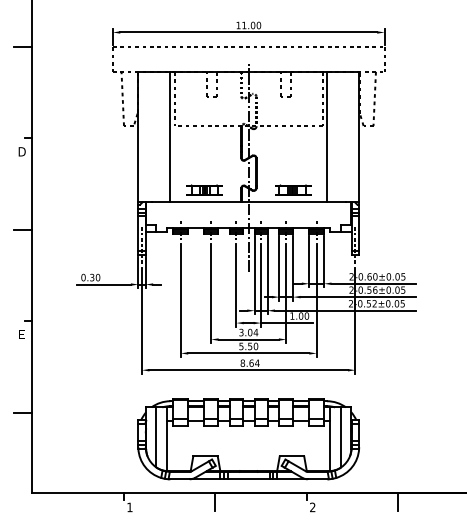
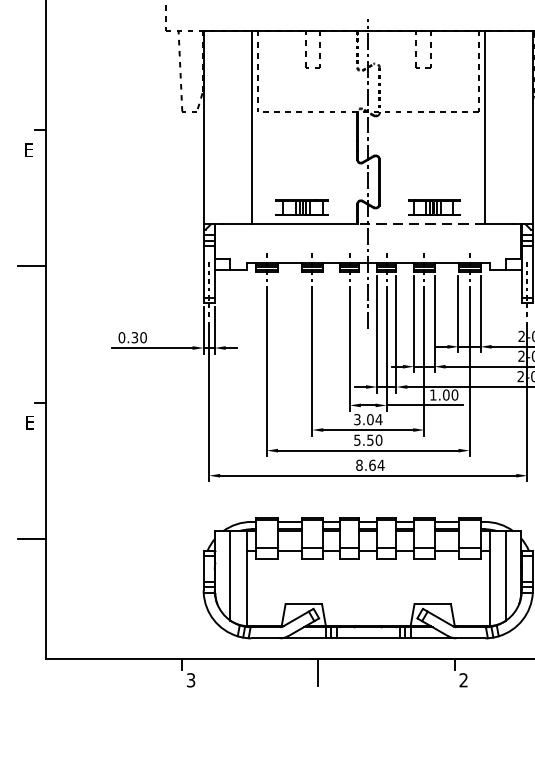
text: (21, 151) -> (29, 149), D -> E
line: (284, 201) -> (421, 224), solid -> dashed
text: (129, 507) -> (190, 680), 1 -> 3

